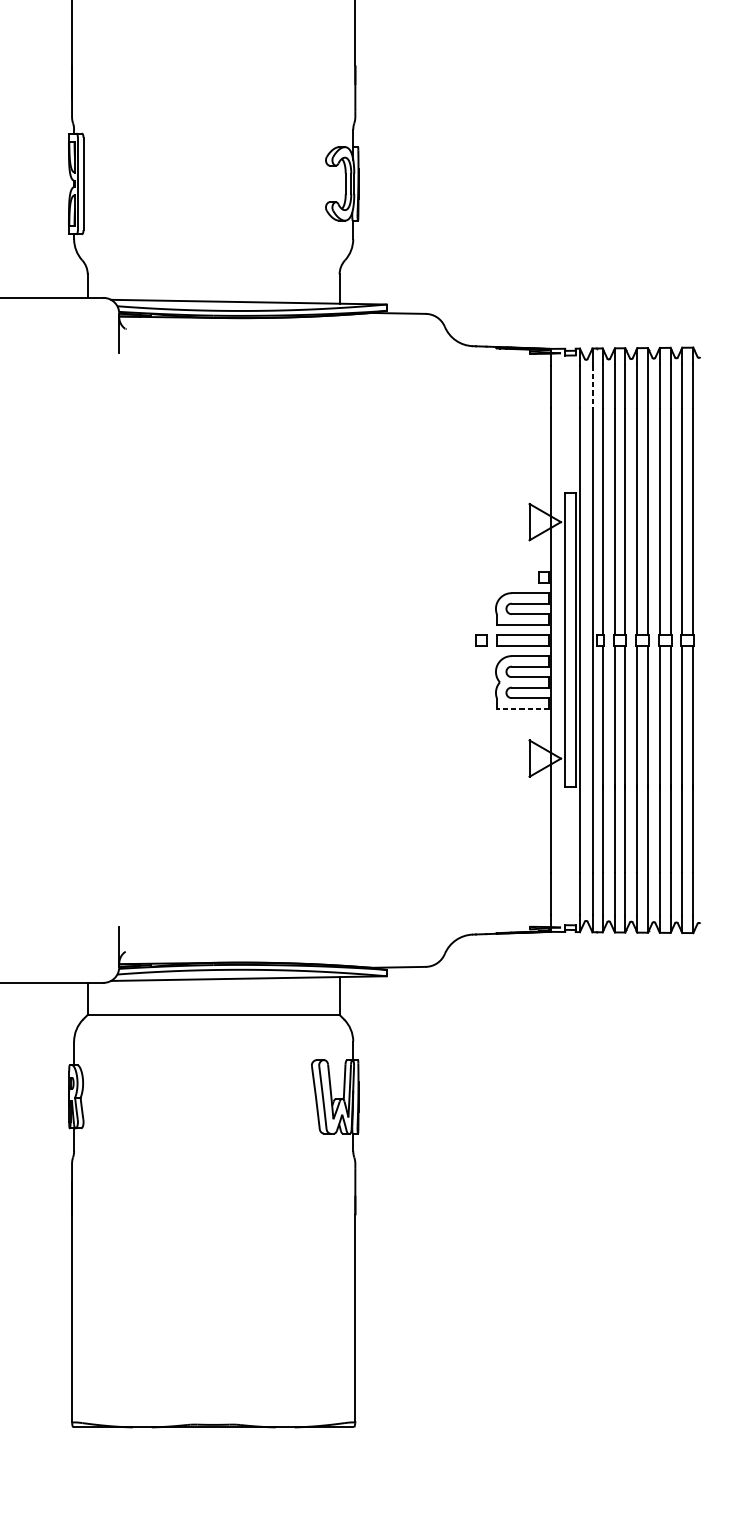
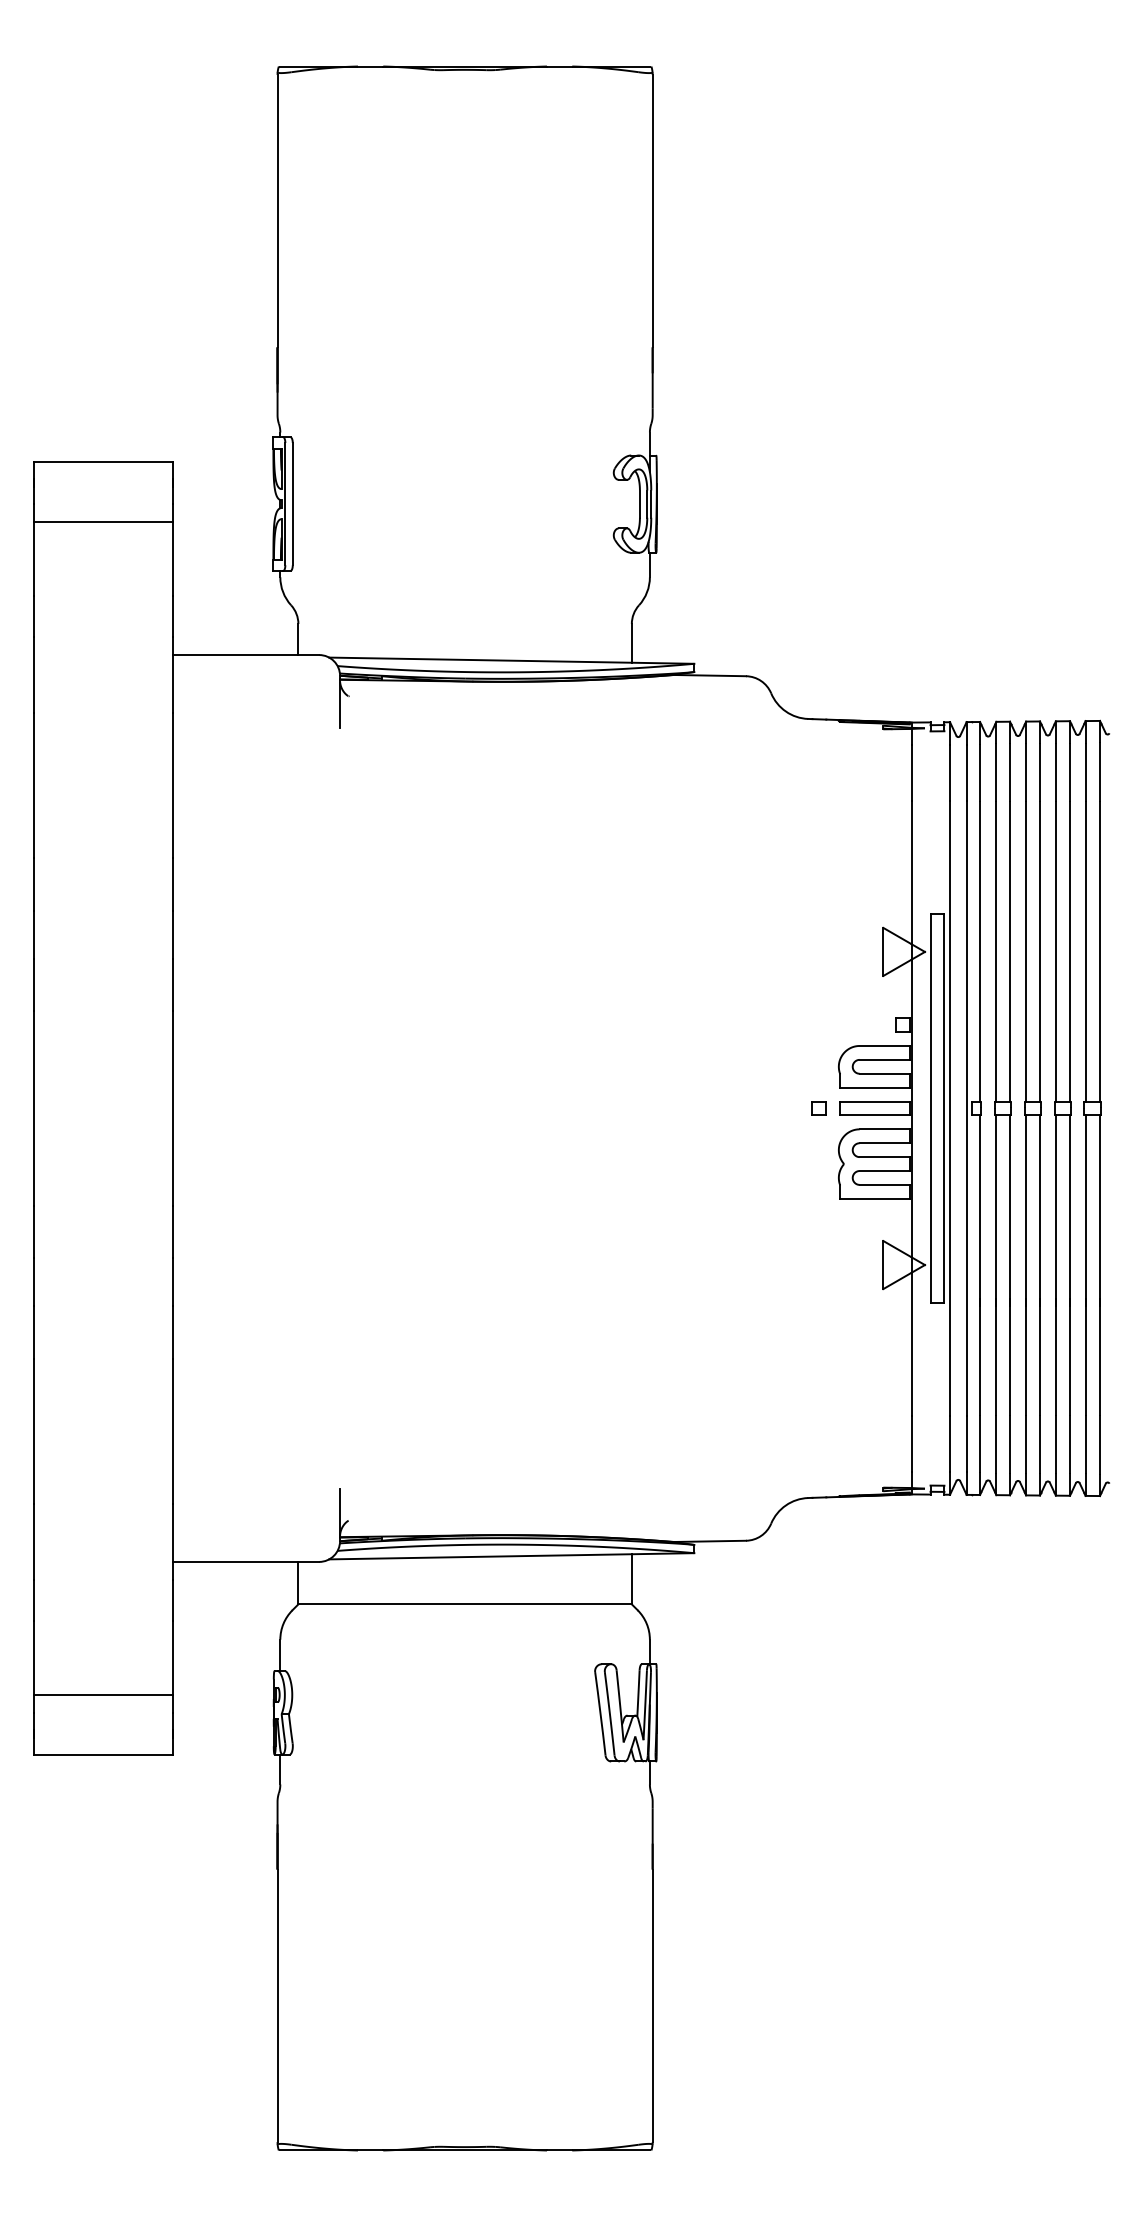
line: (592, 387) -> (966, 773), dashed -> solid
line: (522, 708) -> (874, 1198), dashed -> solid

